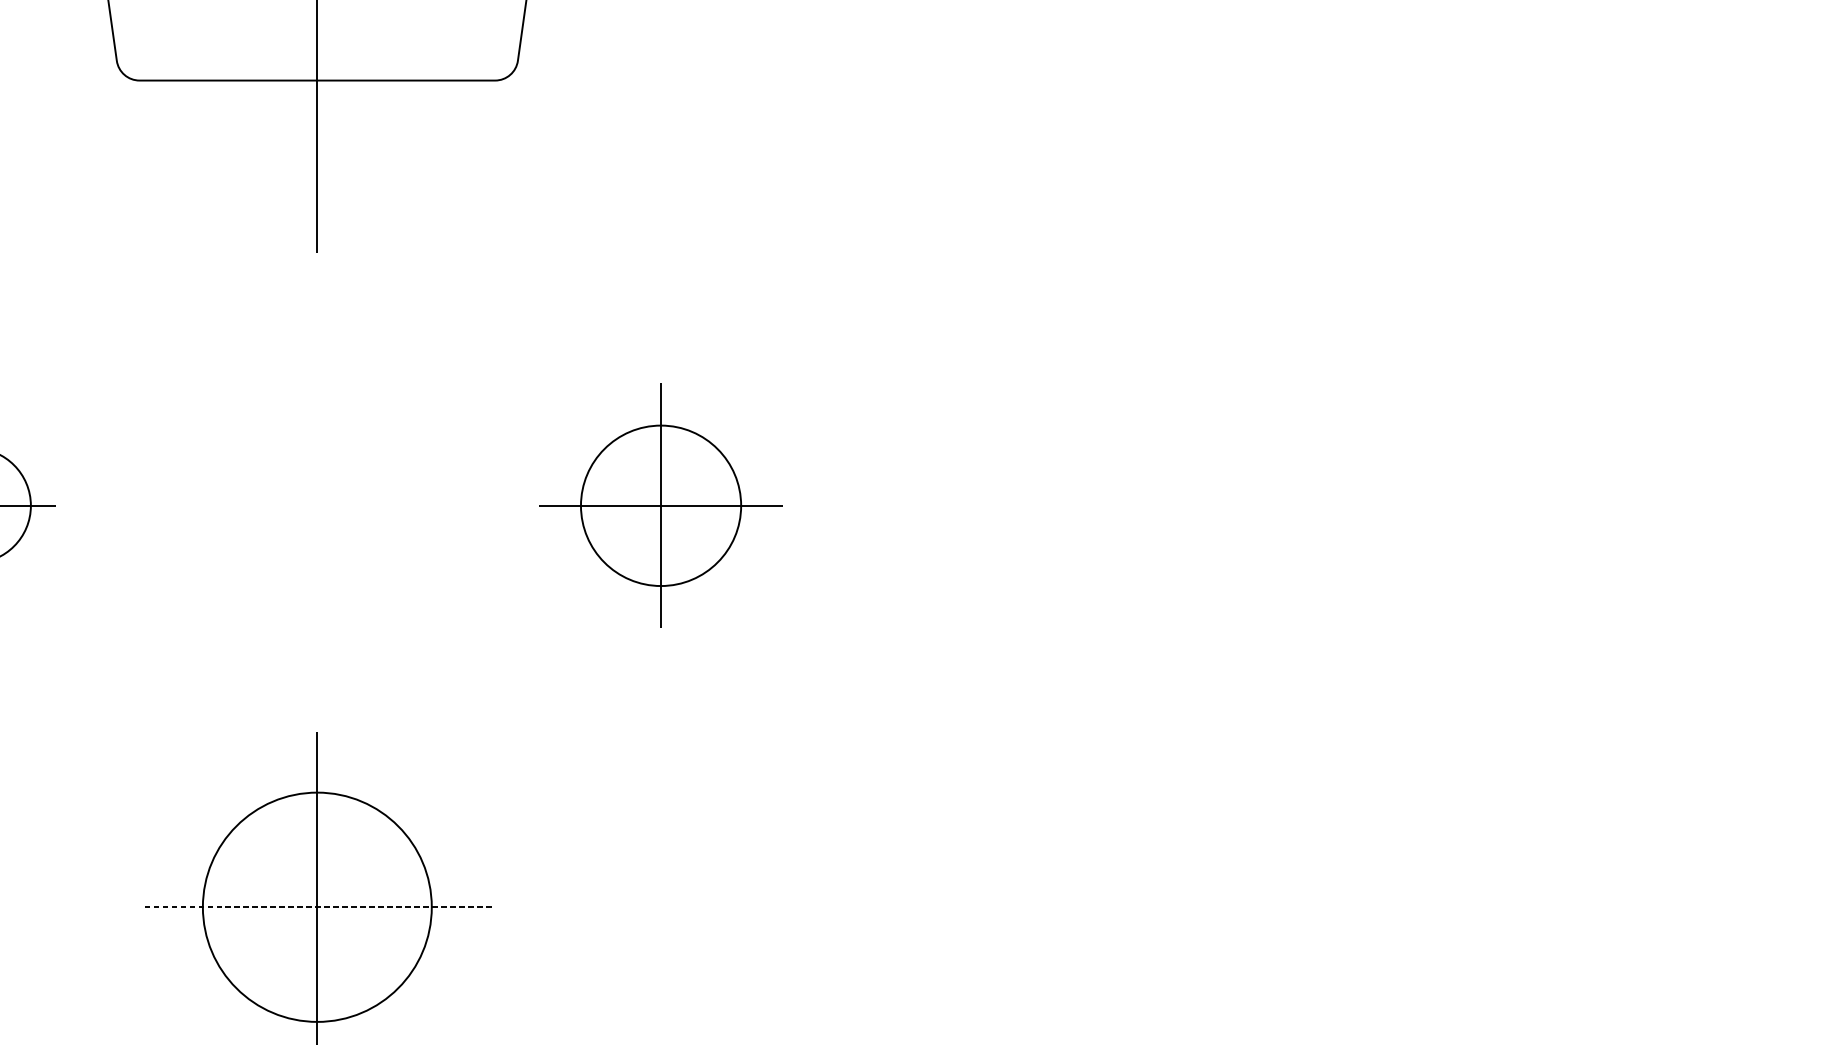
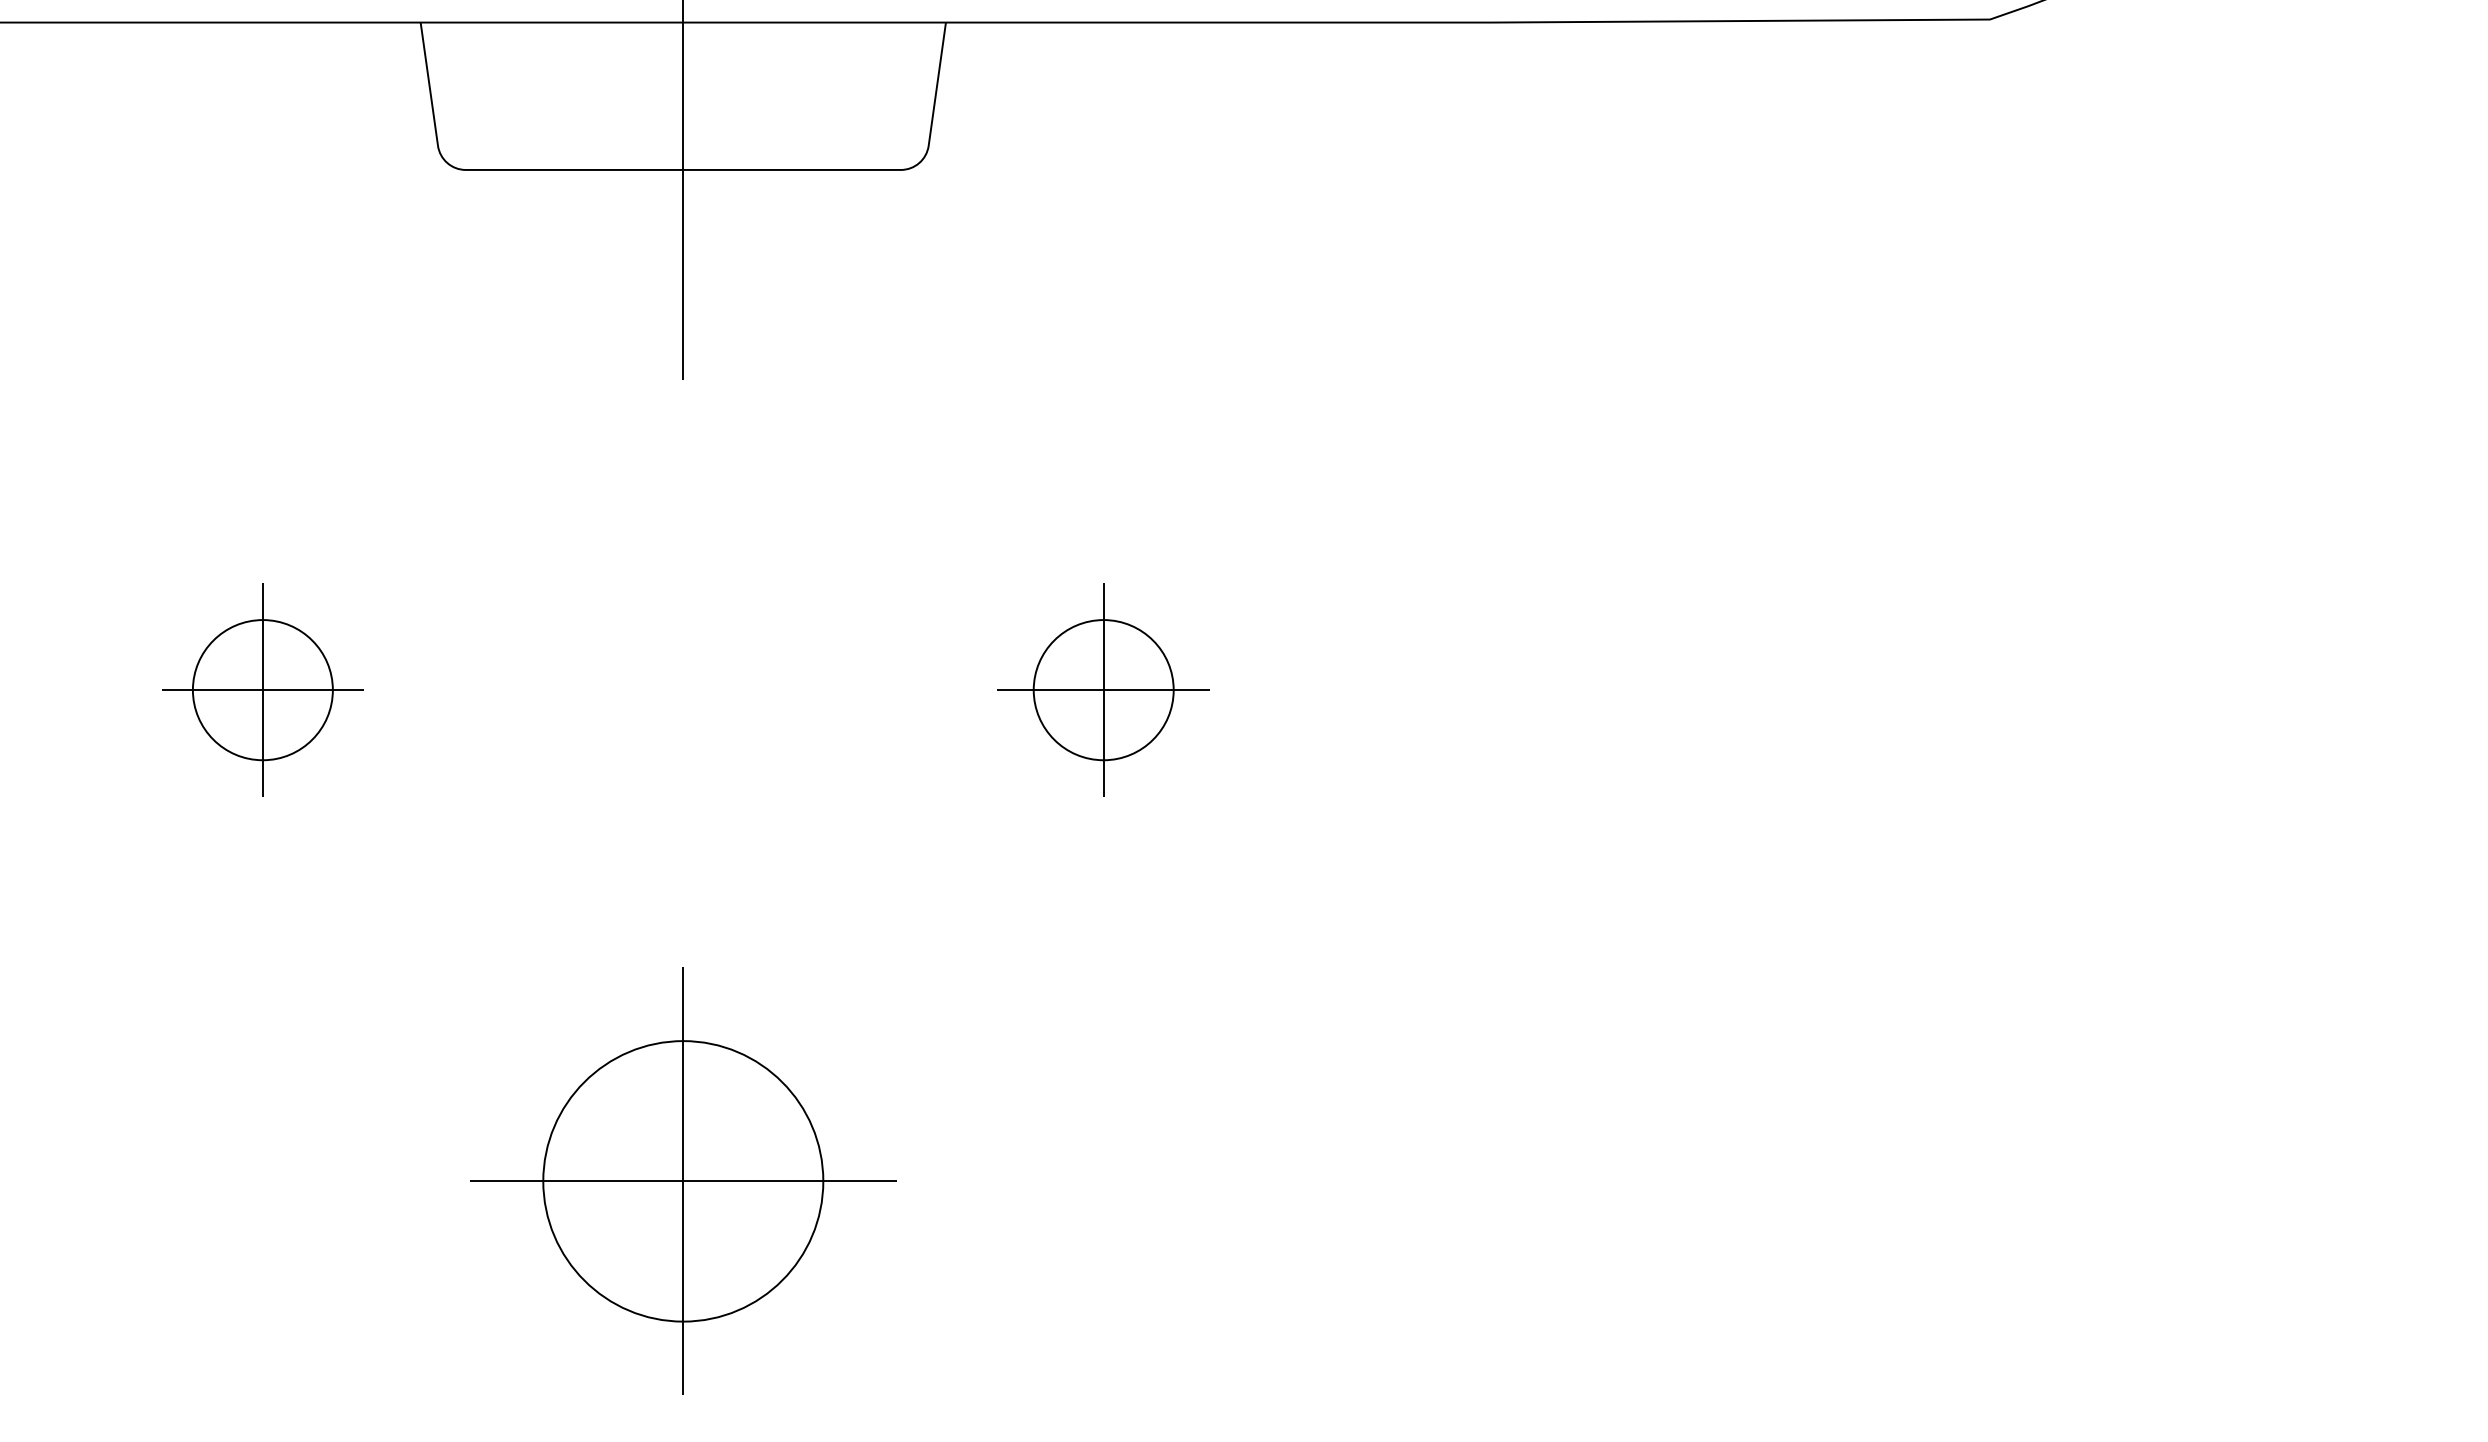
part: (660, 505) -> (1103, 689), size x0.71
line: (317, 907) -> (683, 1181), dashed -> solid

